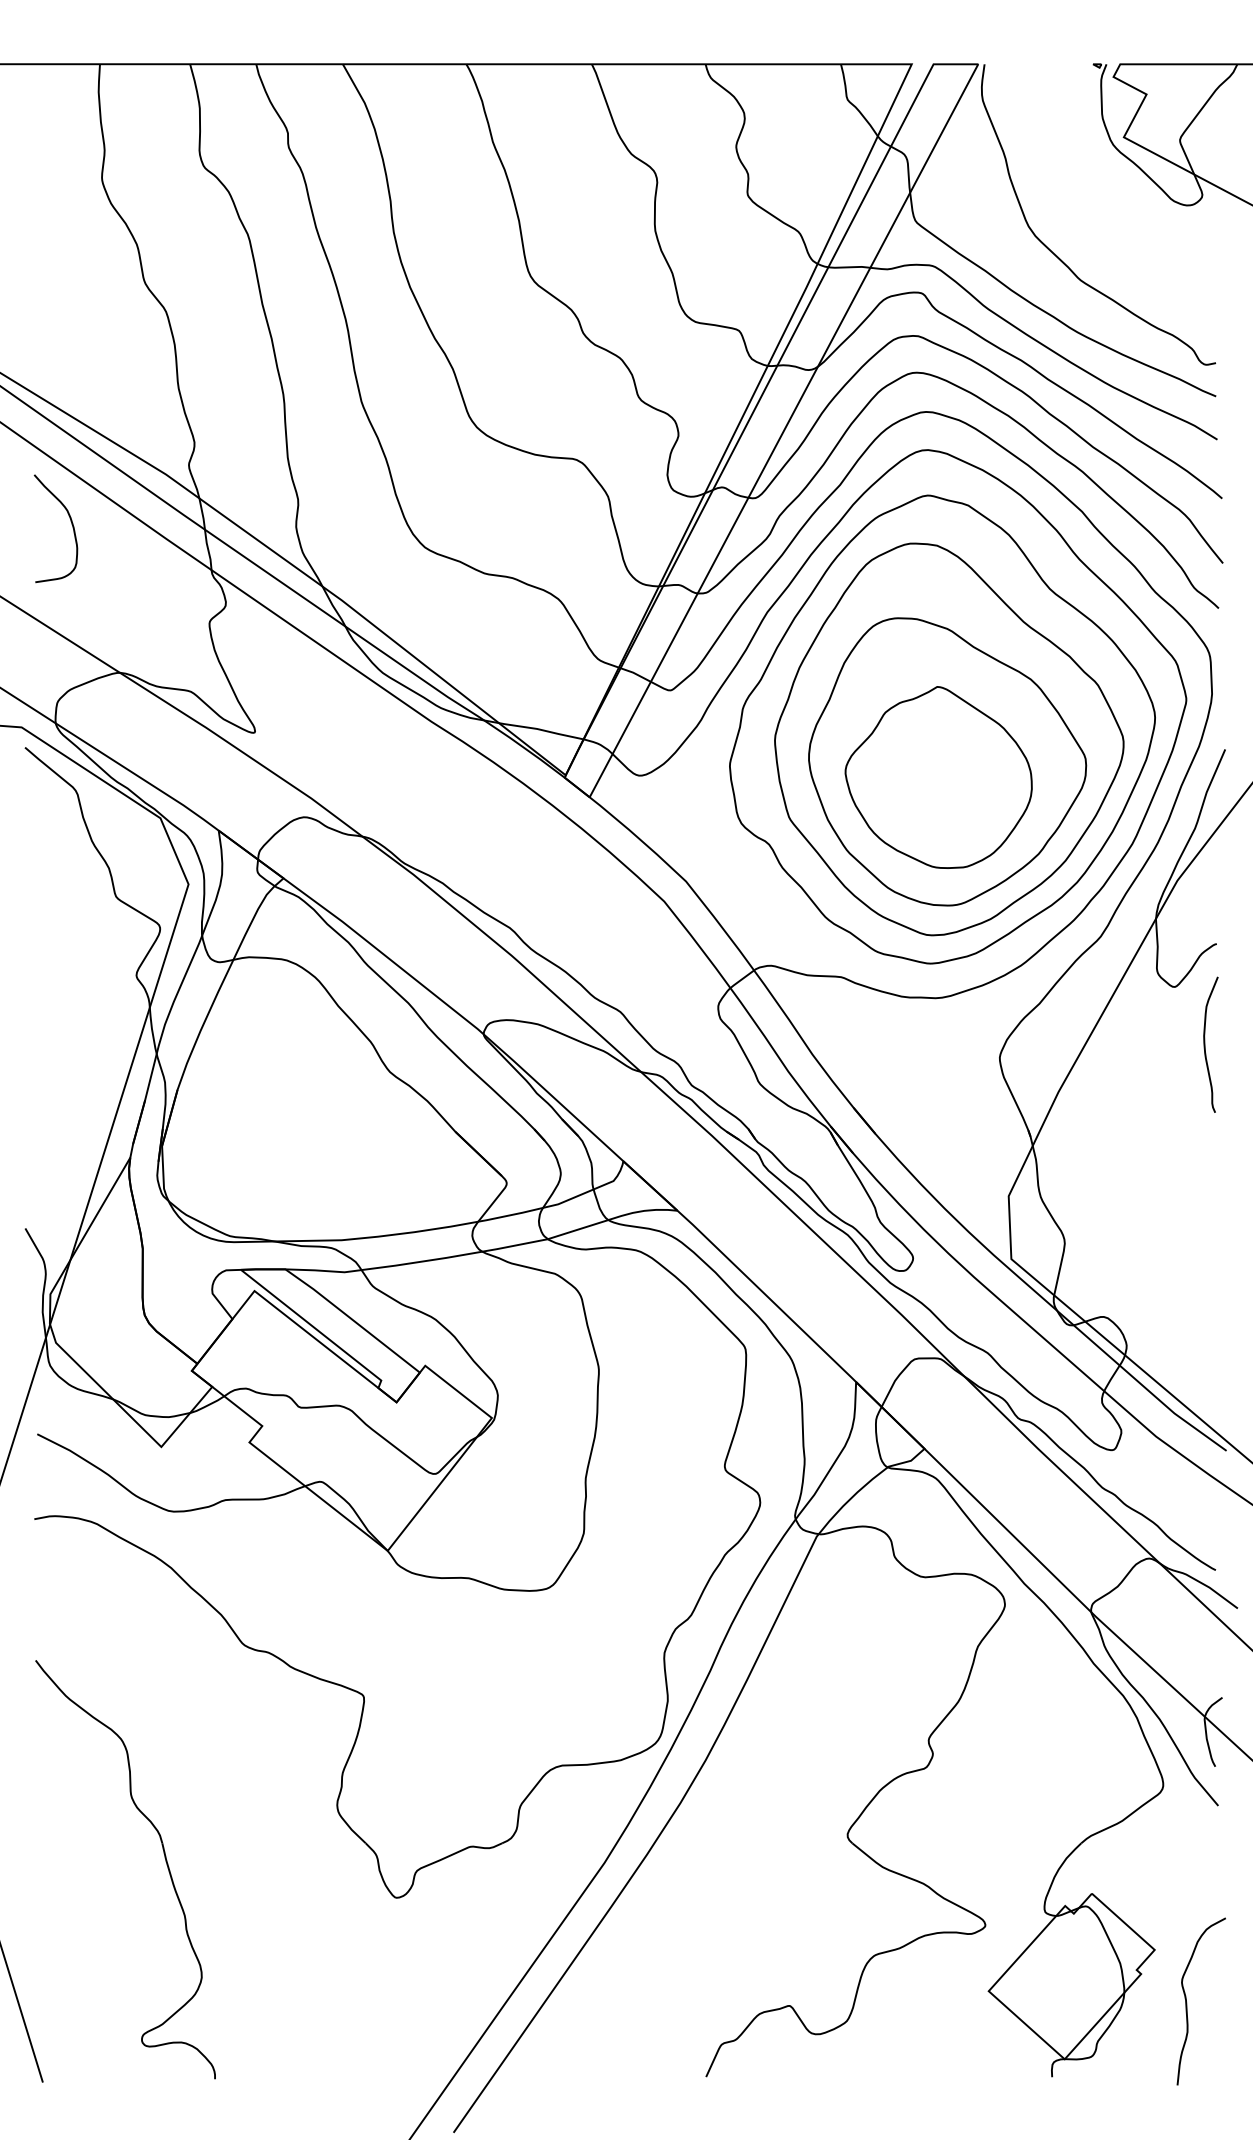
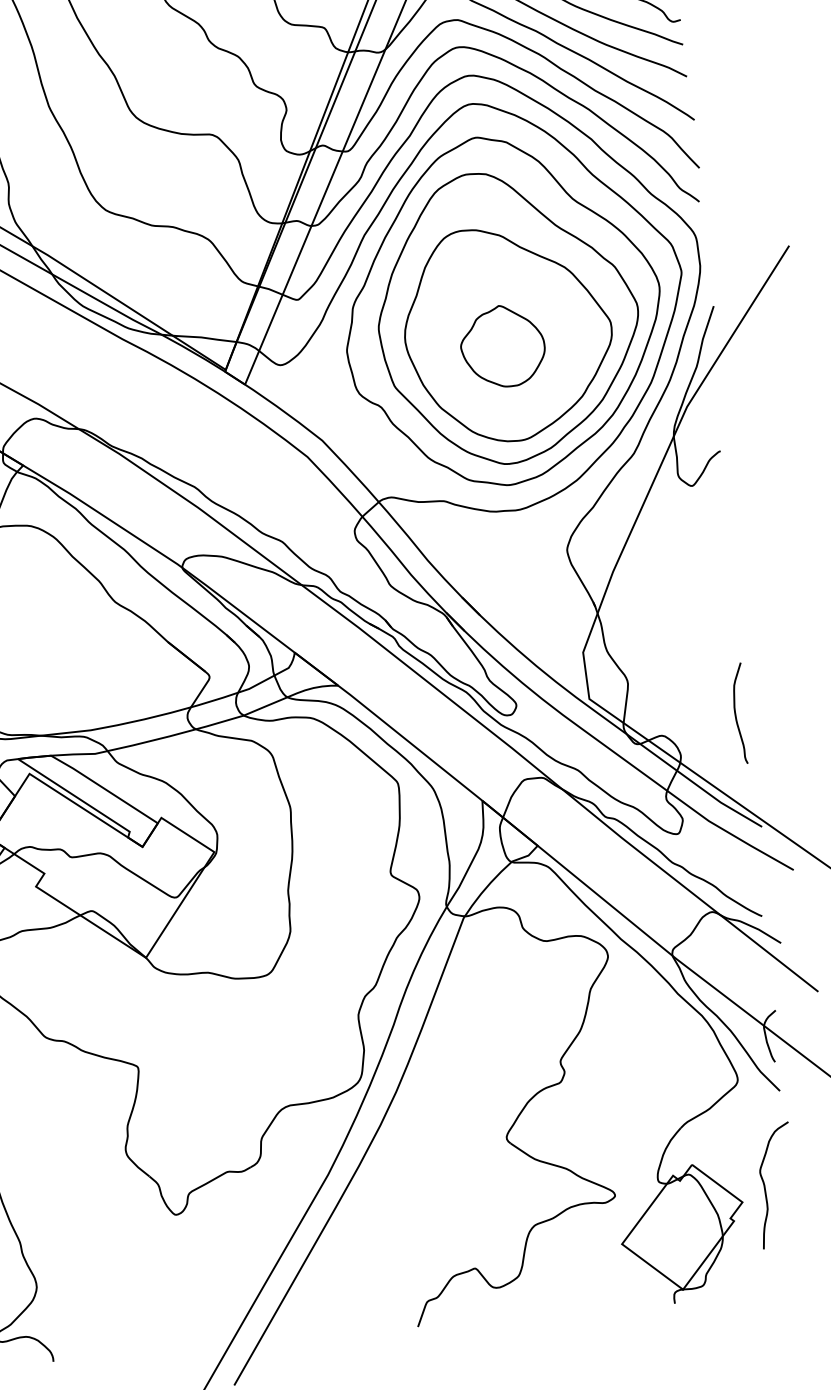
part: (938, 777) -> (502, 346), size x0.6
curve: (1205, 1044) -> (736, 713), moved
curve: (1187, 2002) -> (765, 1187), moved

